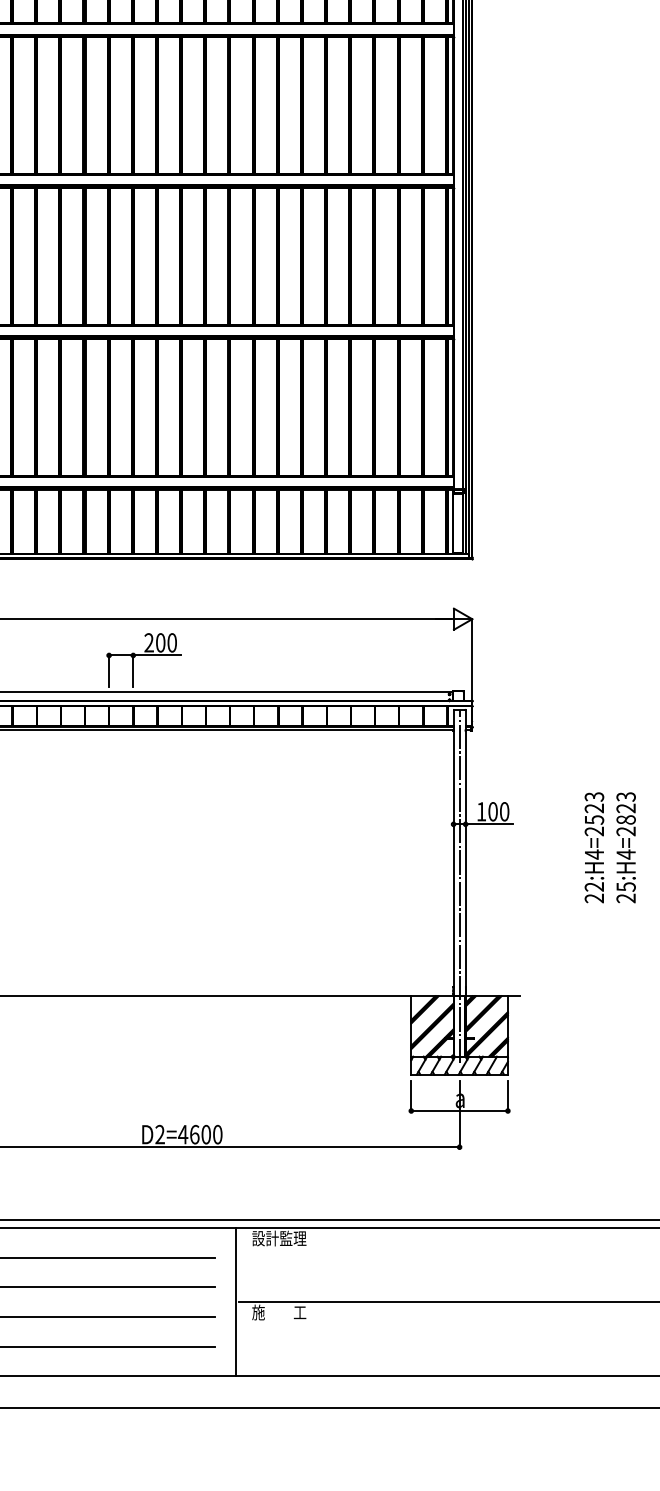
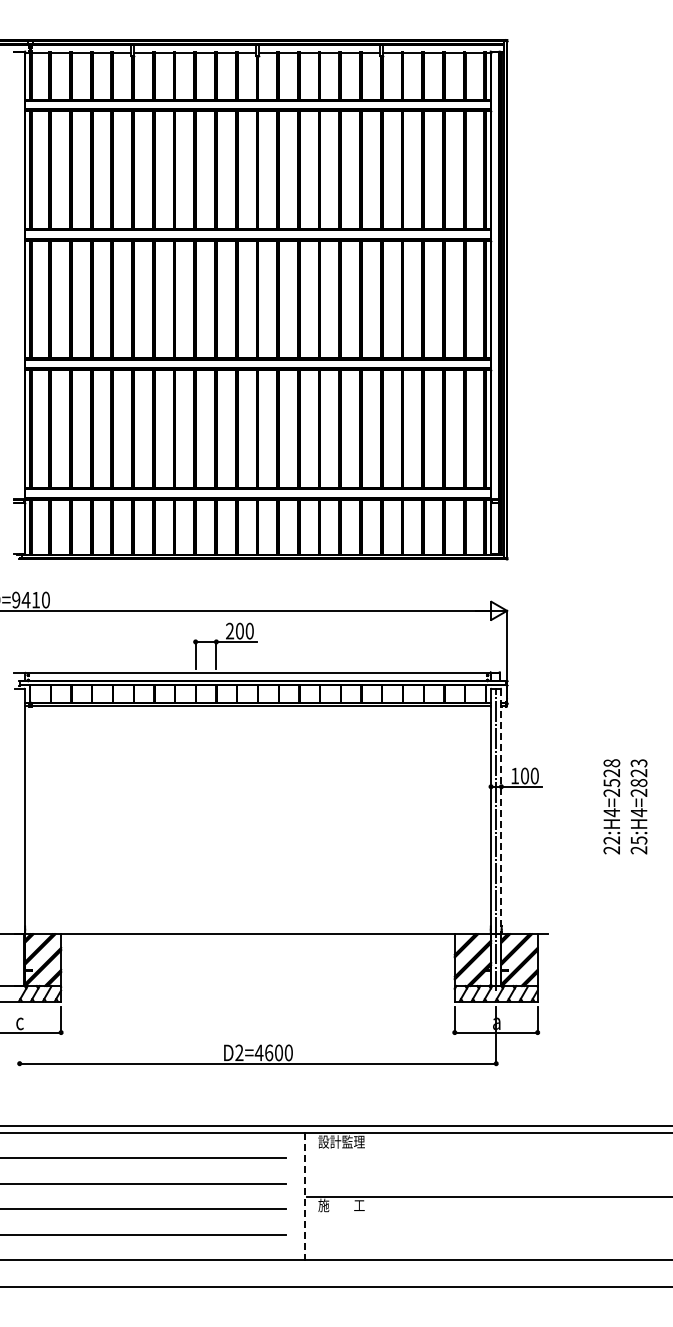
text: (594, 797) -> (611, 763), 22:H4=2523 -> 22:H4=2528
line: (465, 853) -> (501, 811), solid -> dashed
line: (236, 1303) -> (304, 1197), solid -> dashed

